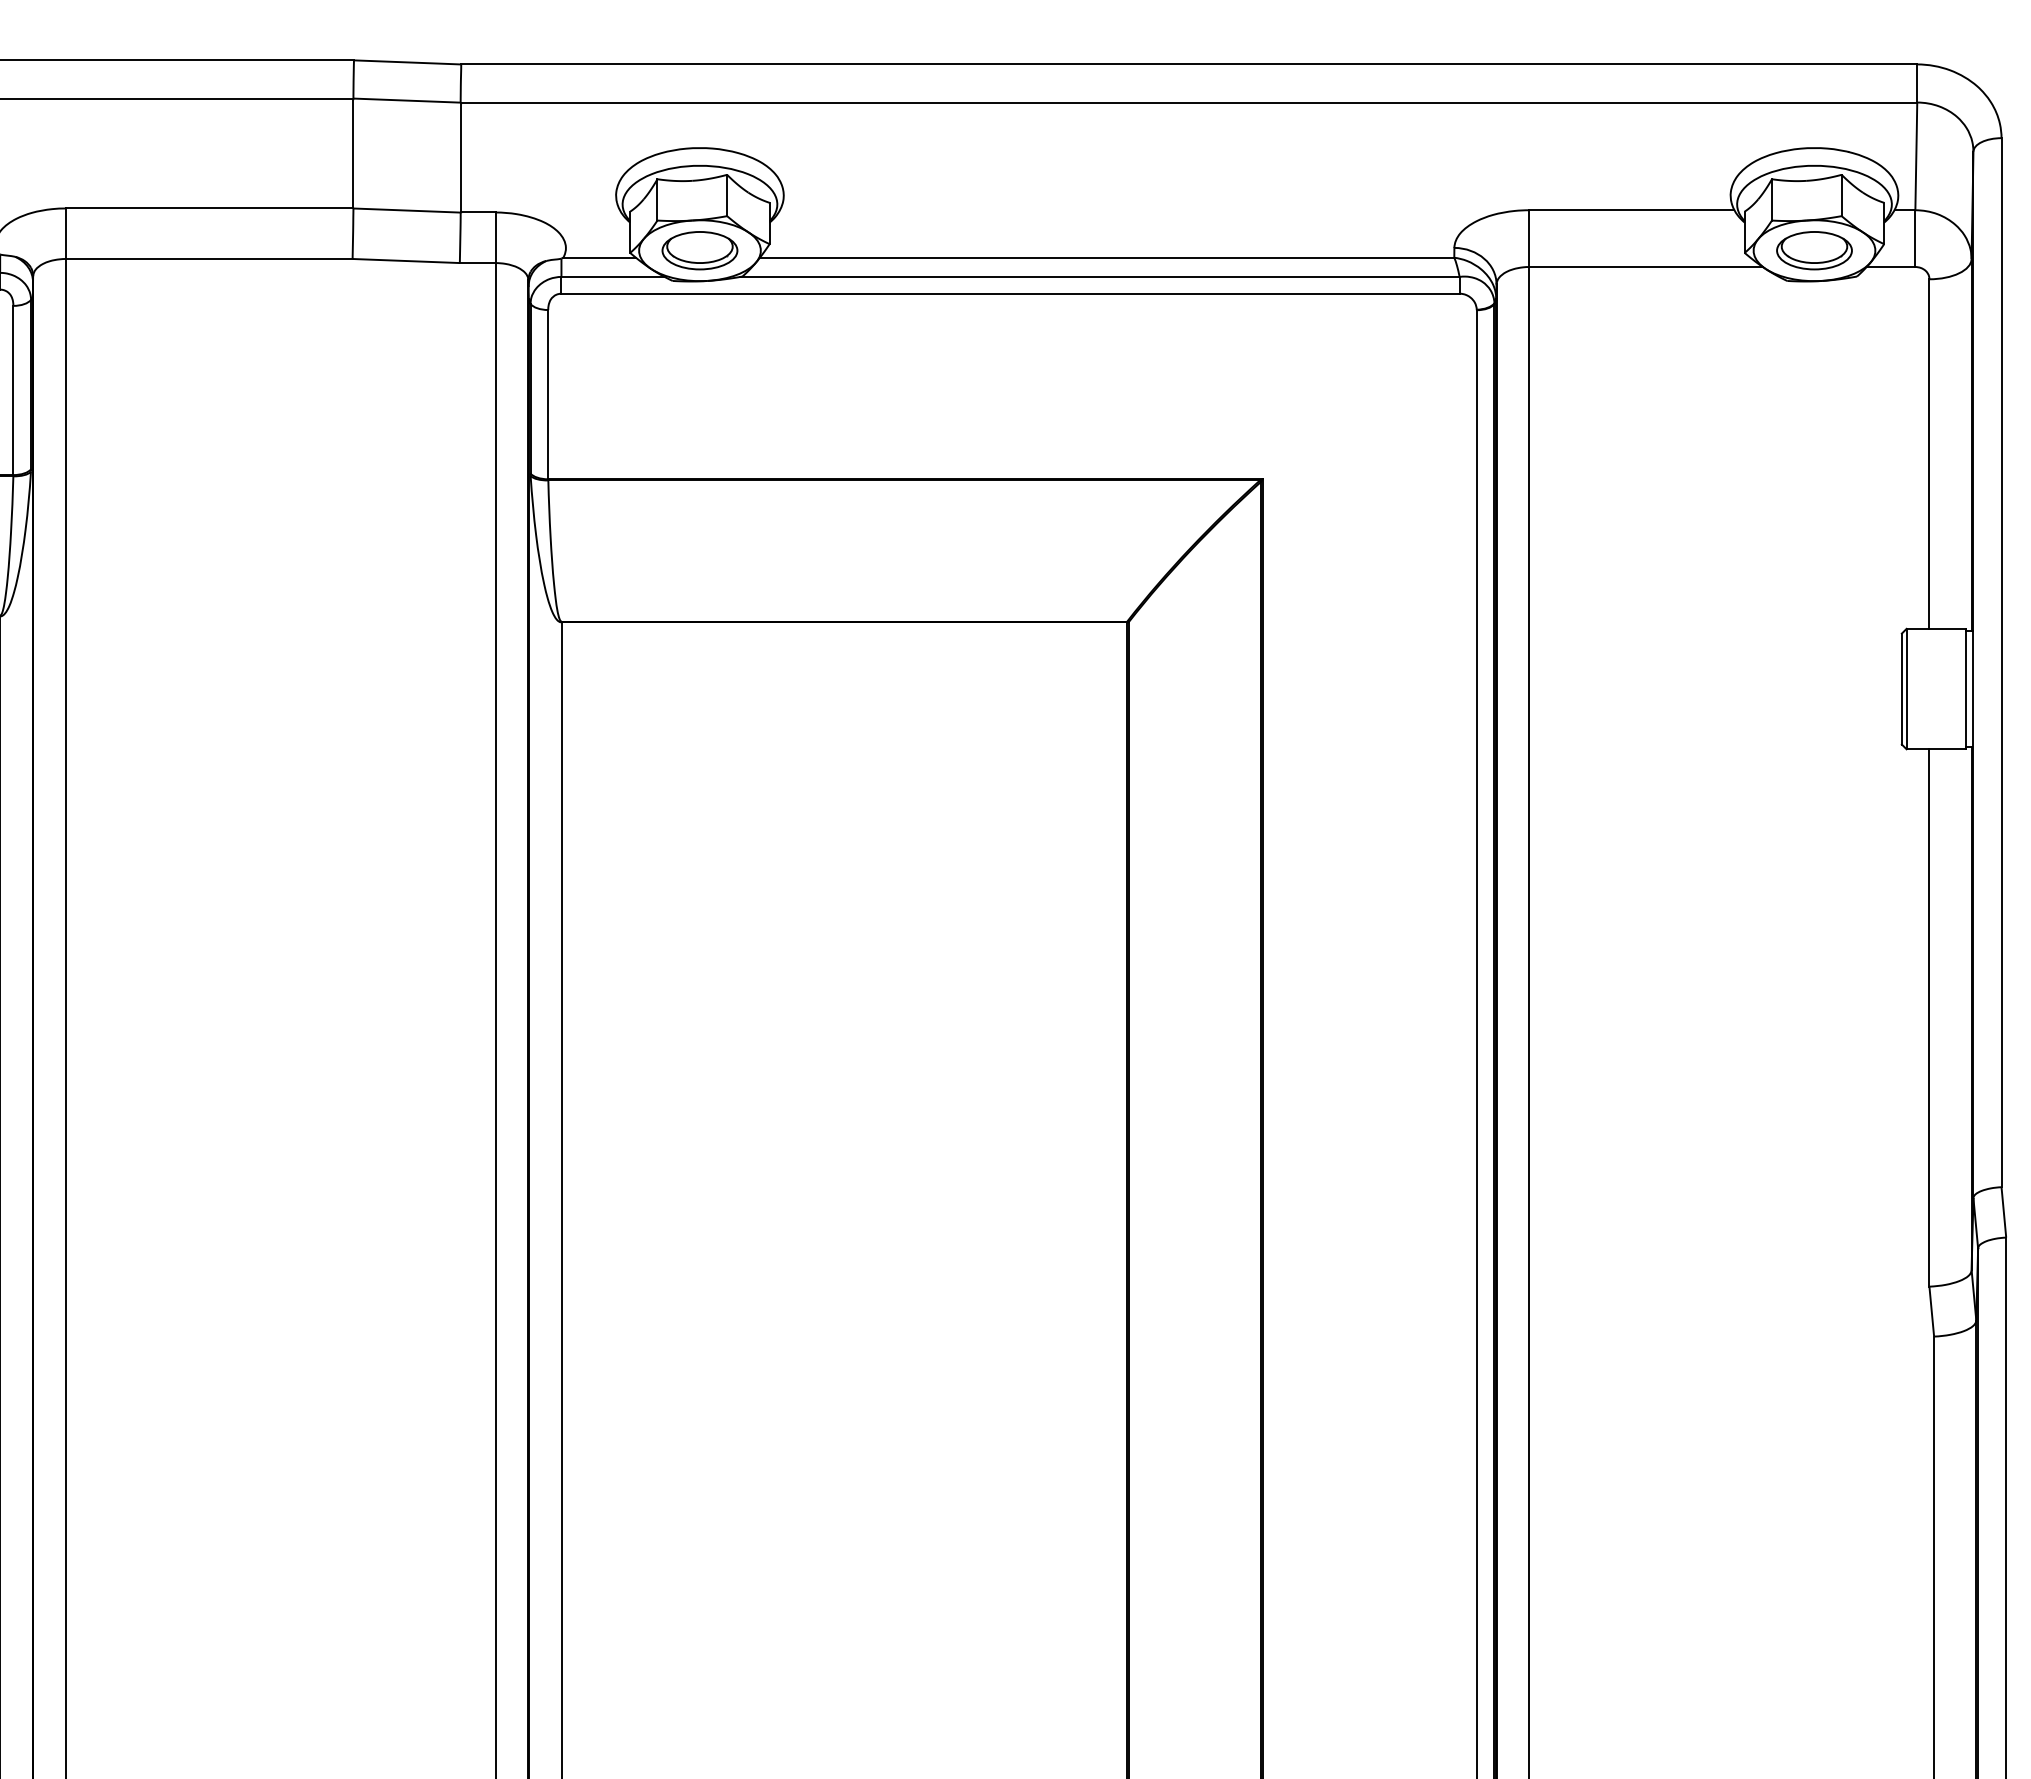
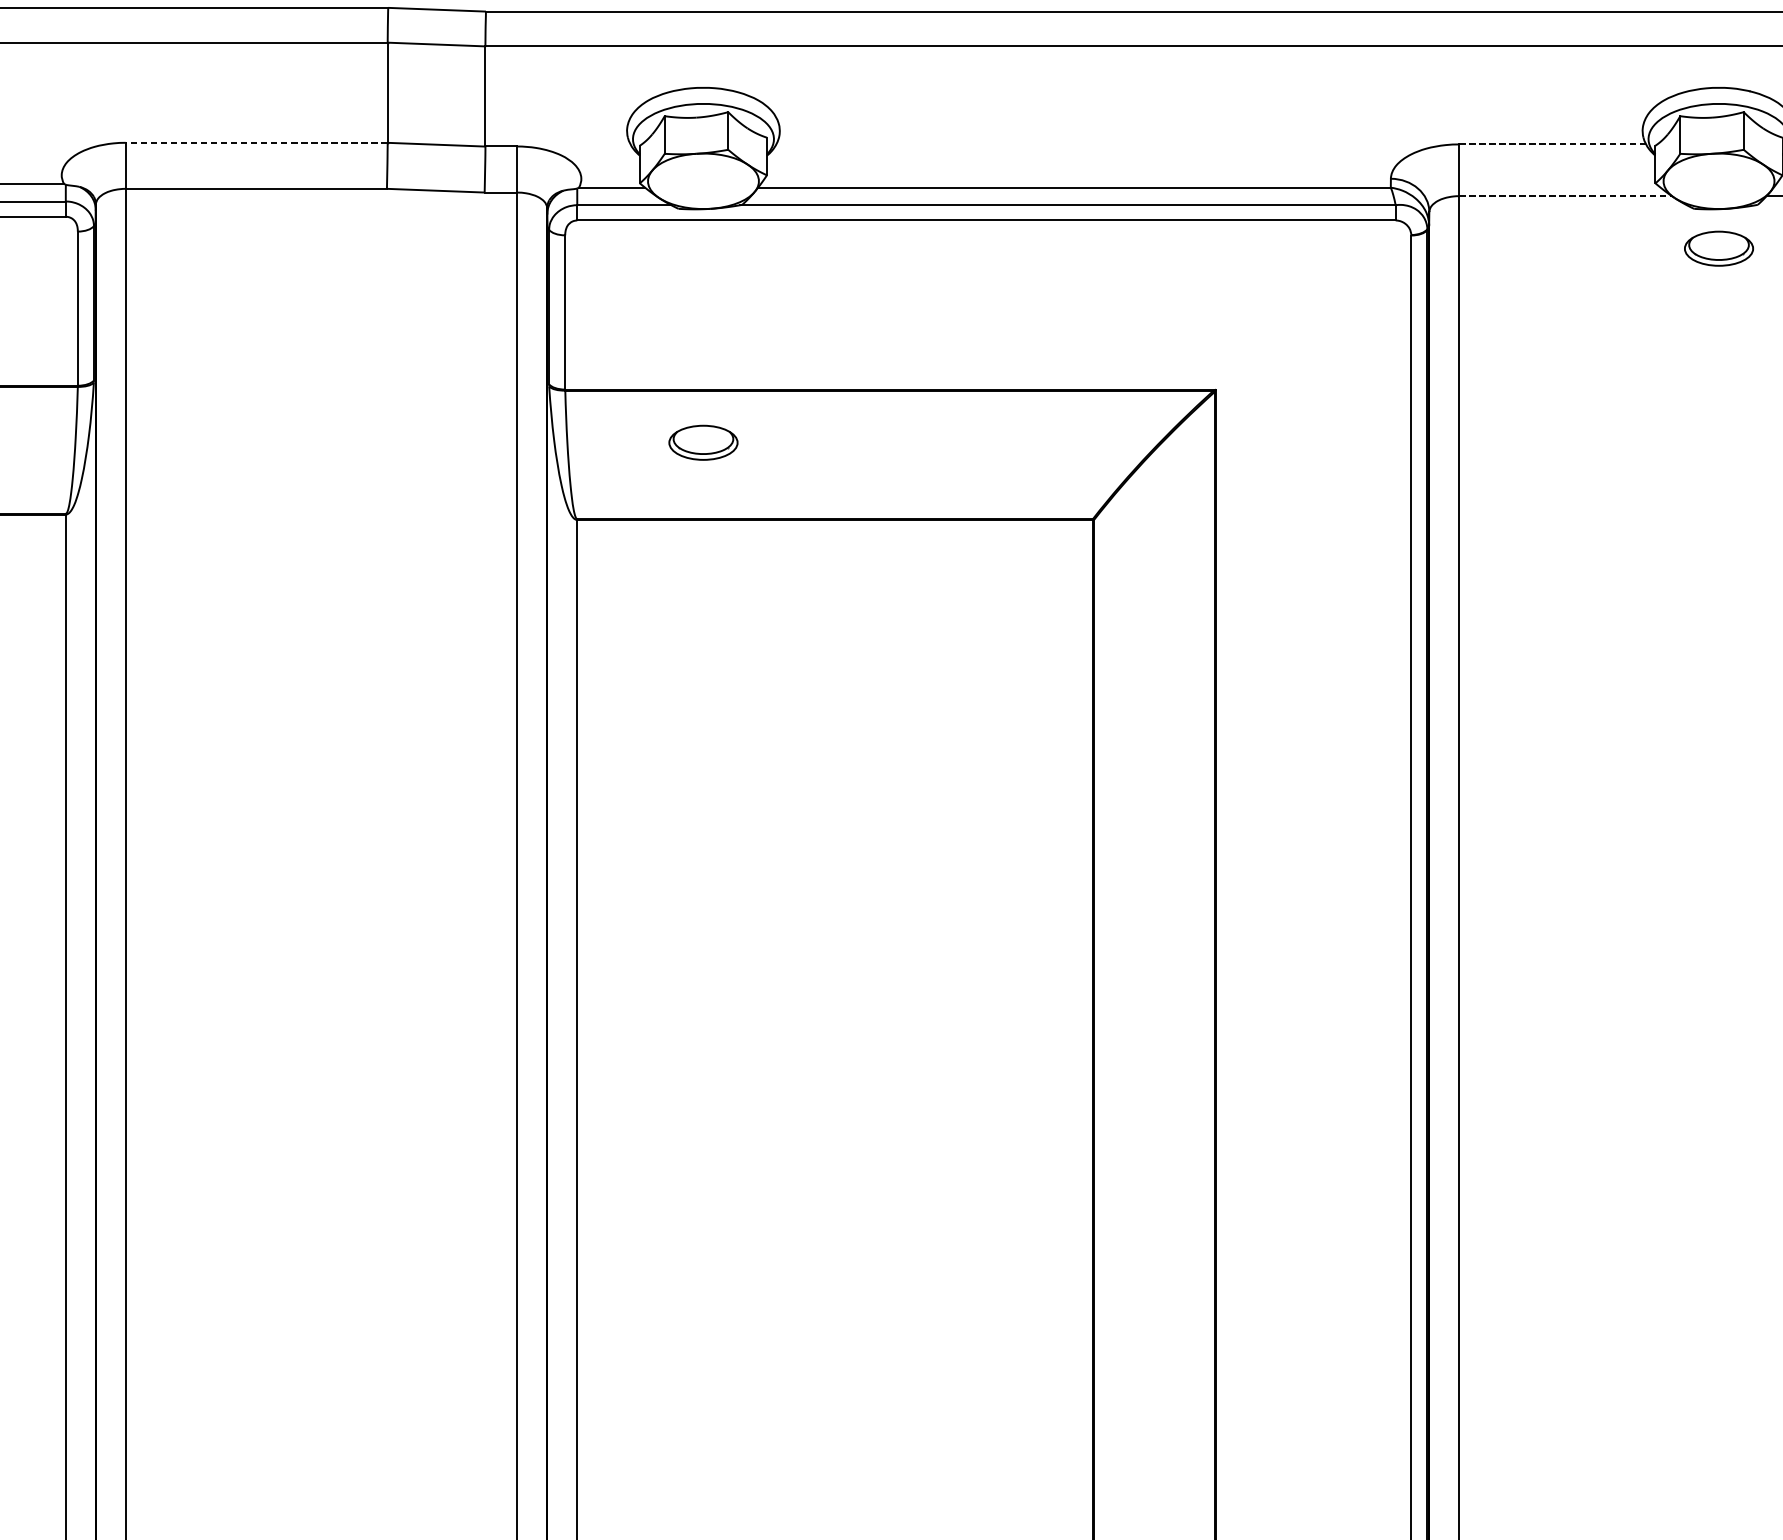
line: (209, 208) -> (256, 142), solid -> dashed
line: (1631, 210) -> (1552, 144), solid -> dashed
part: (699, 250) -> (703, 442), moved
part: (1814, 250) -> (1719, 248), moved
line: (1646, 267) -> (1565, 196), solid -> dashed

